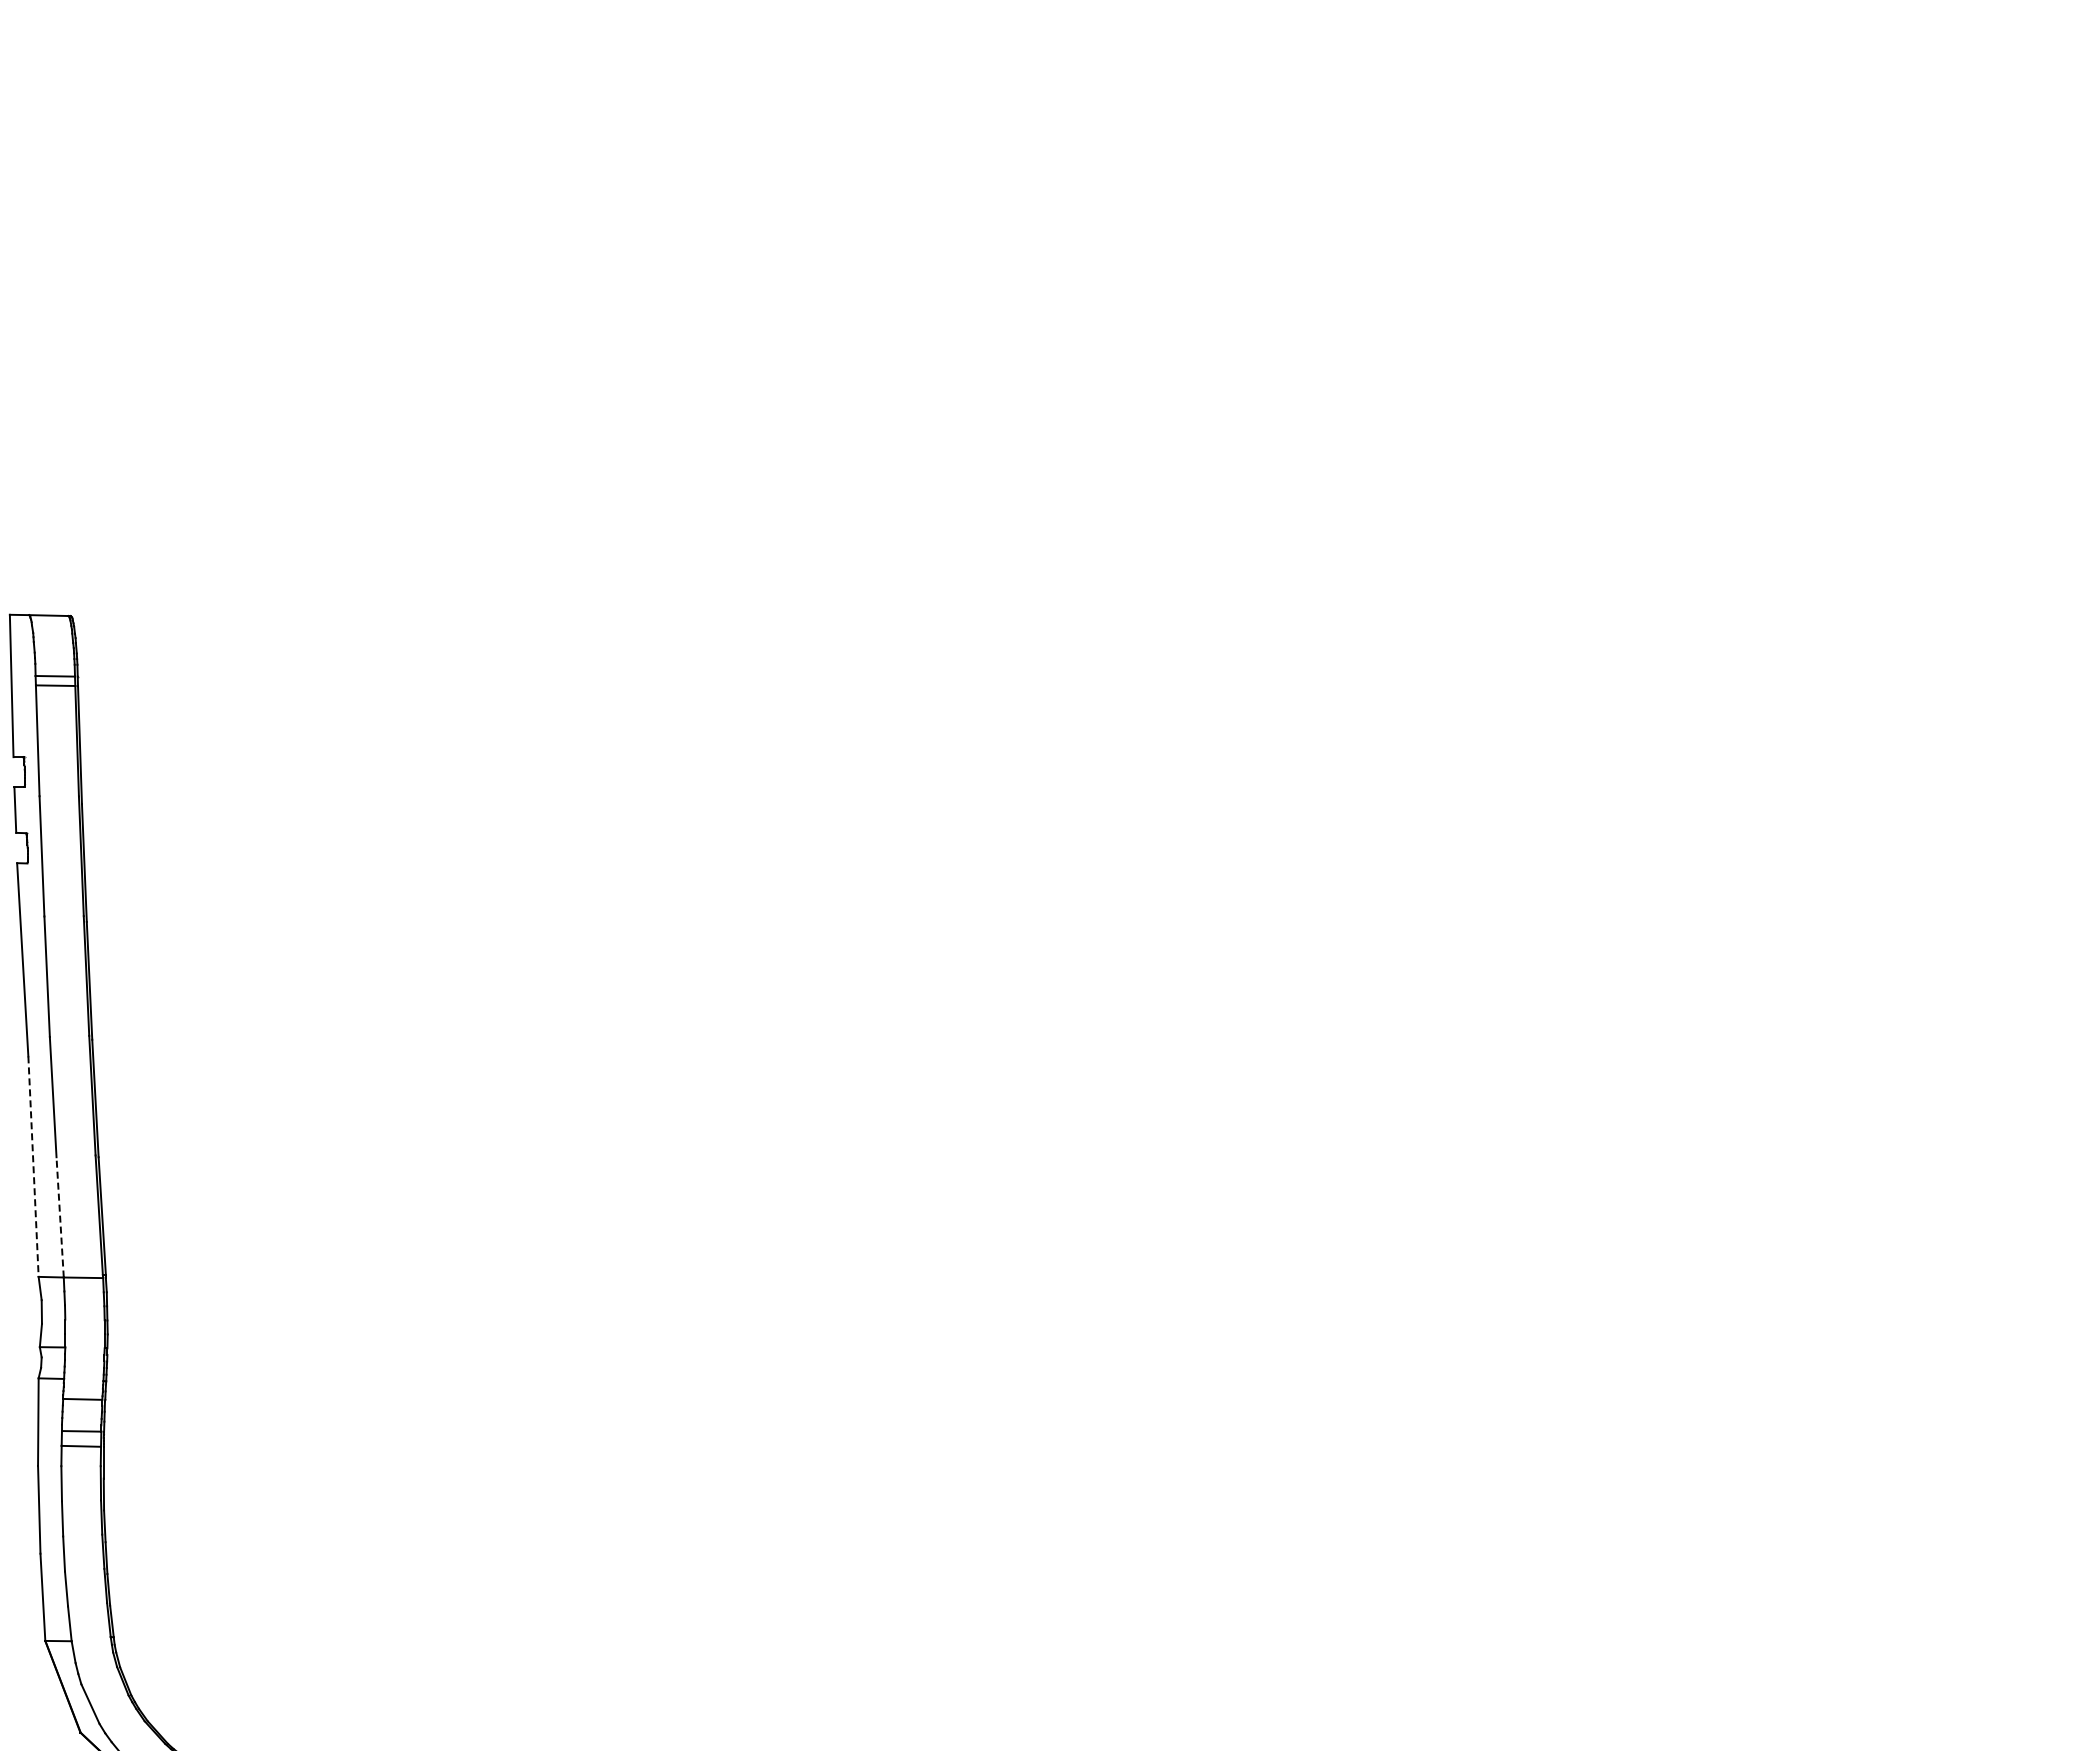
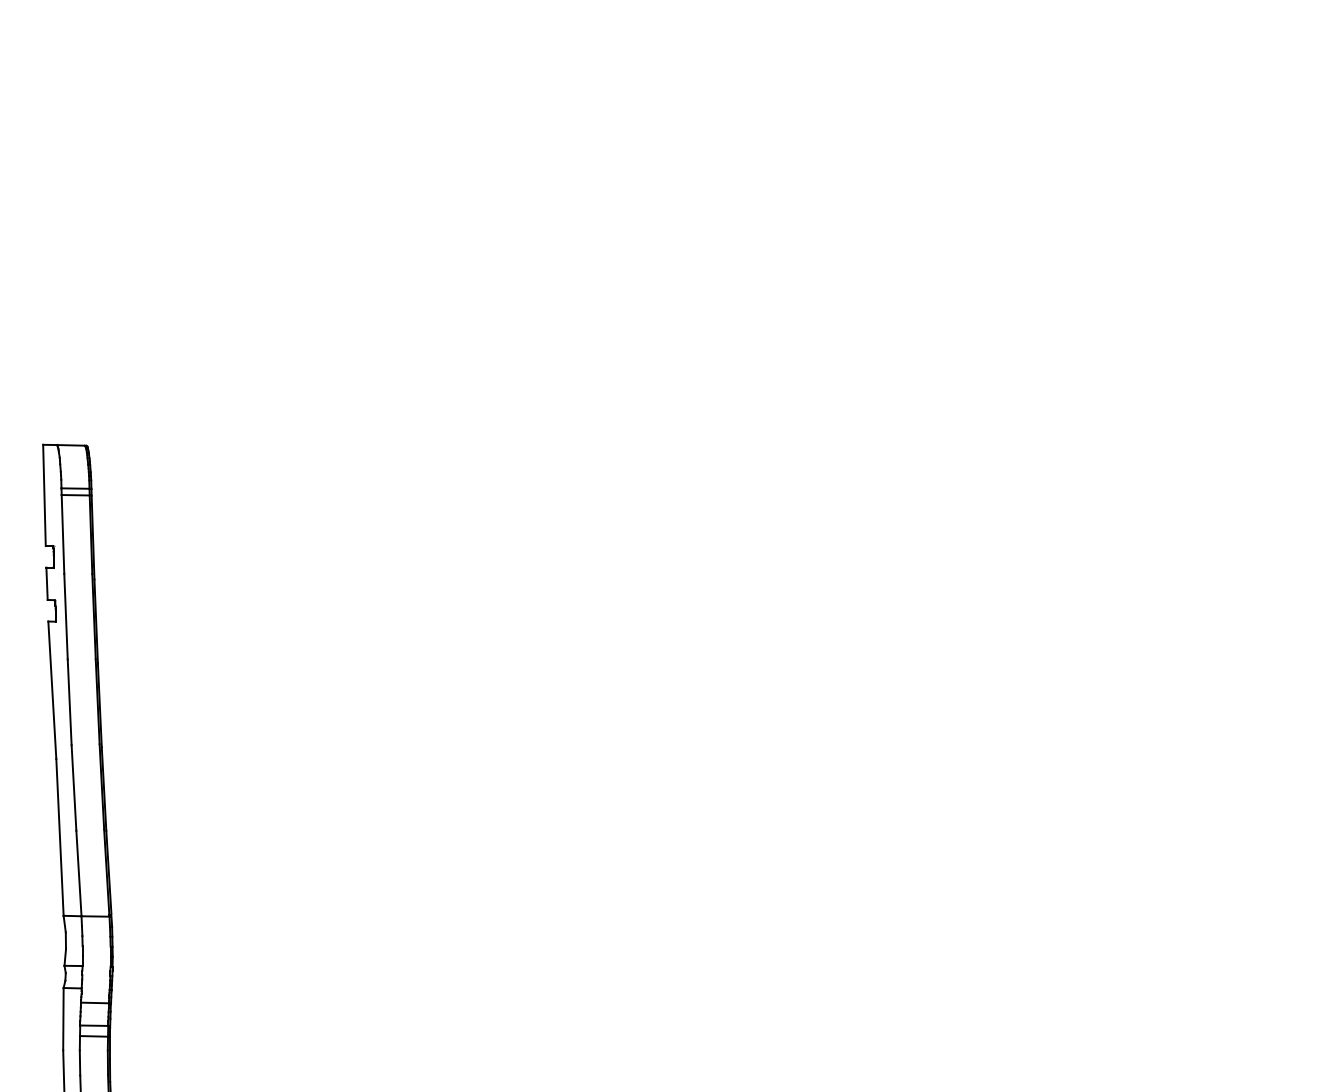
line: (33, 1167) -> (59, 838), dashed -> solid
line: (60, 1216) -> (79, 872), dashed -> solid

